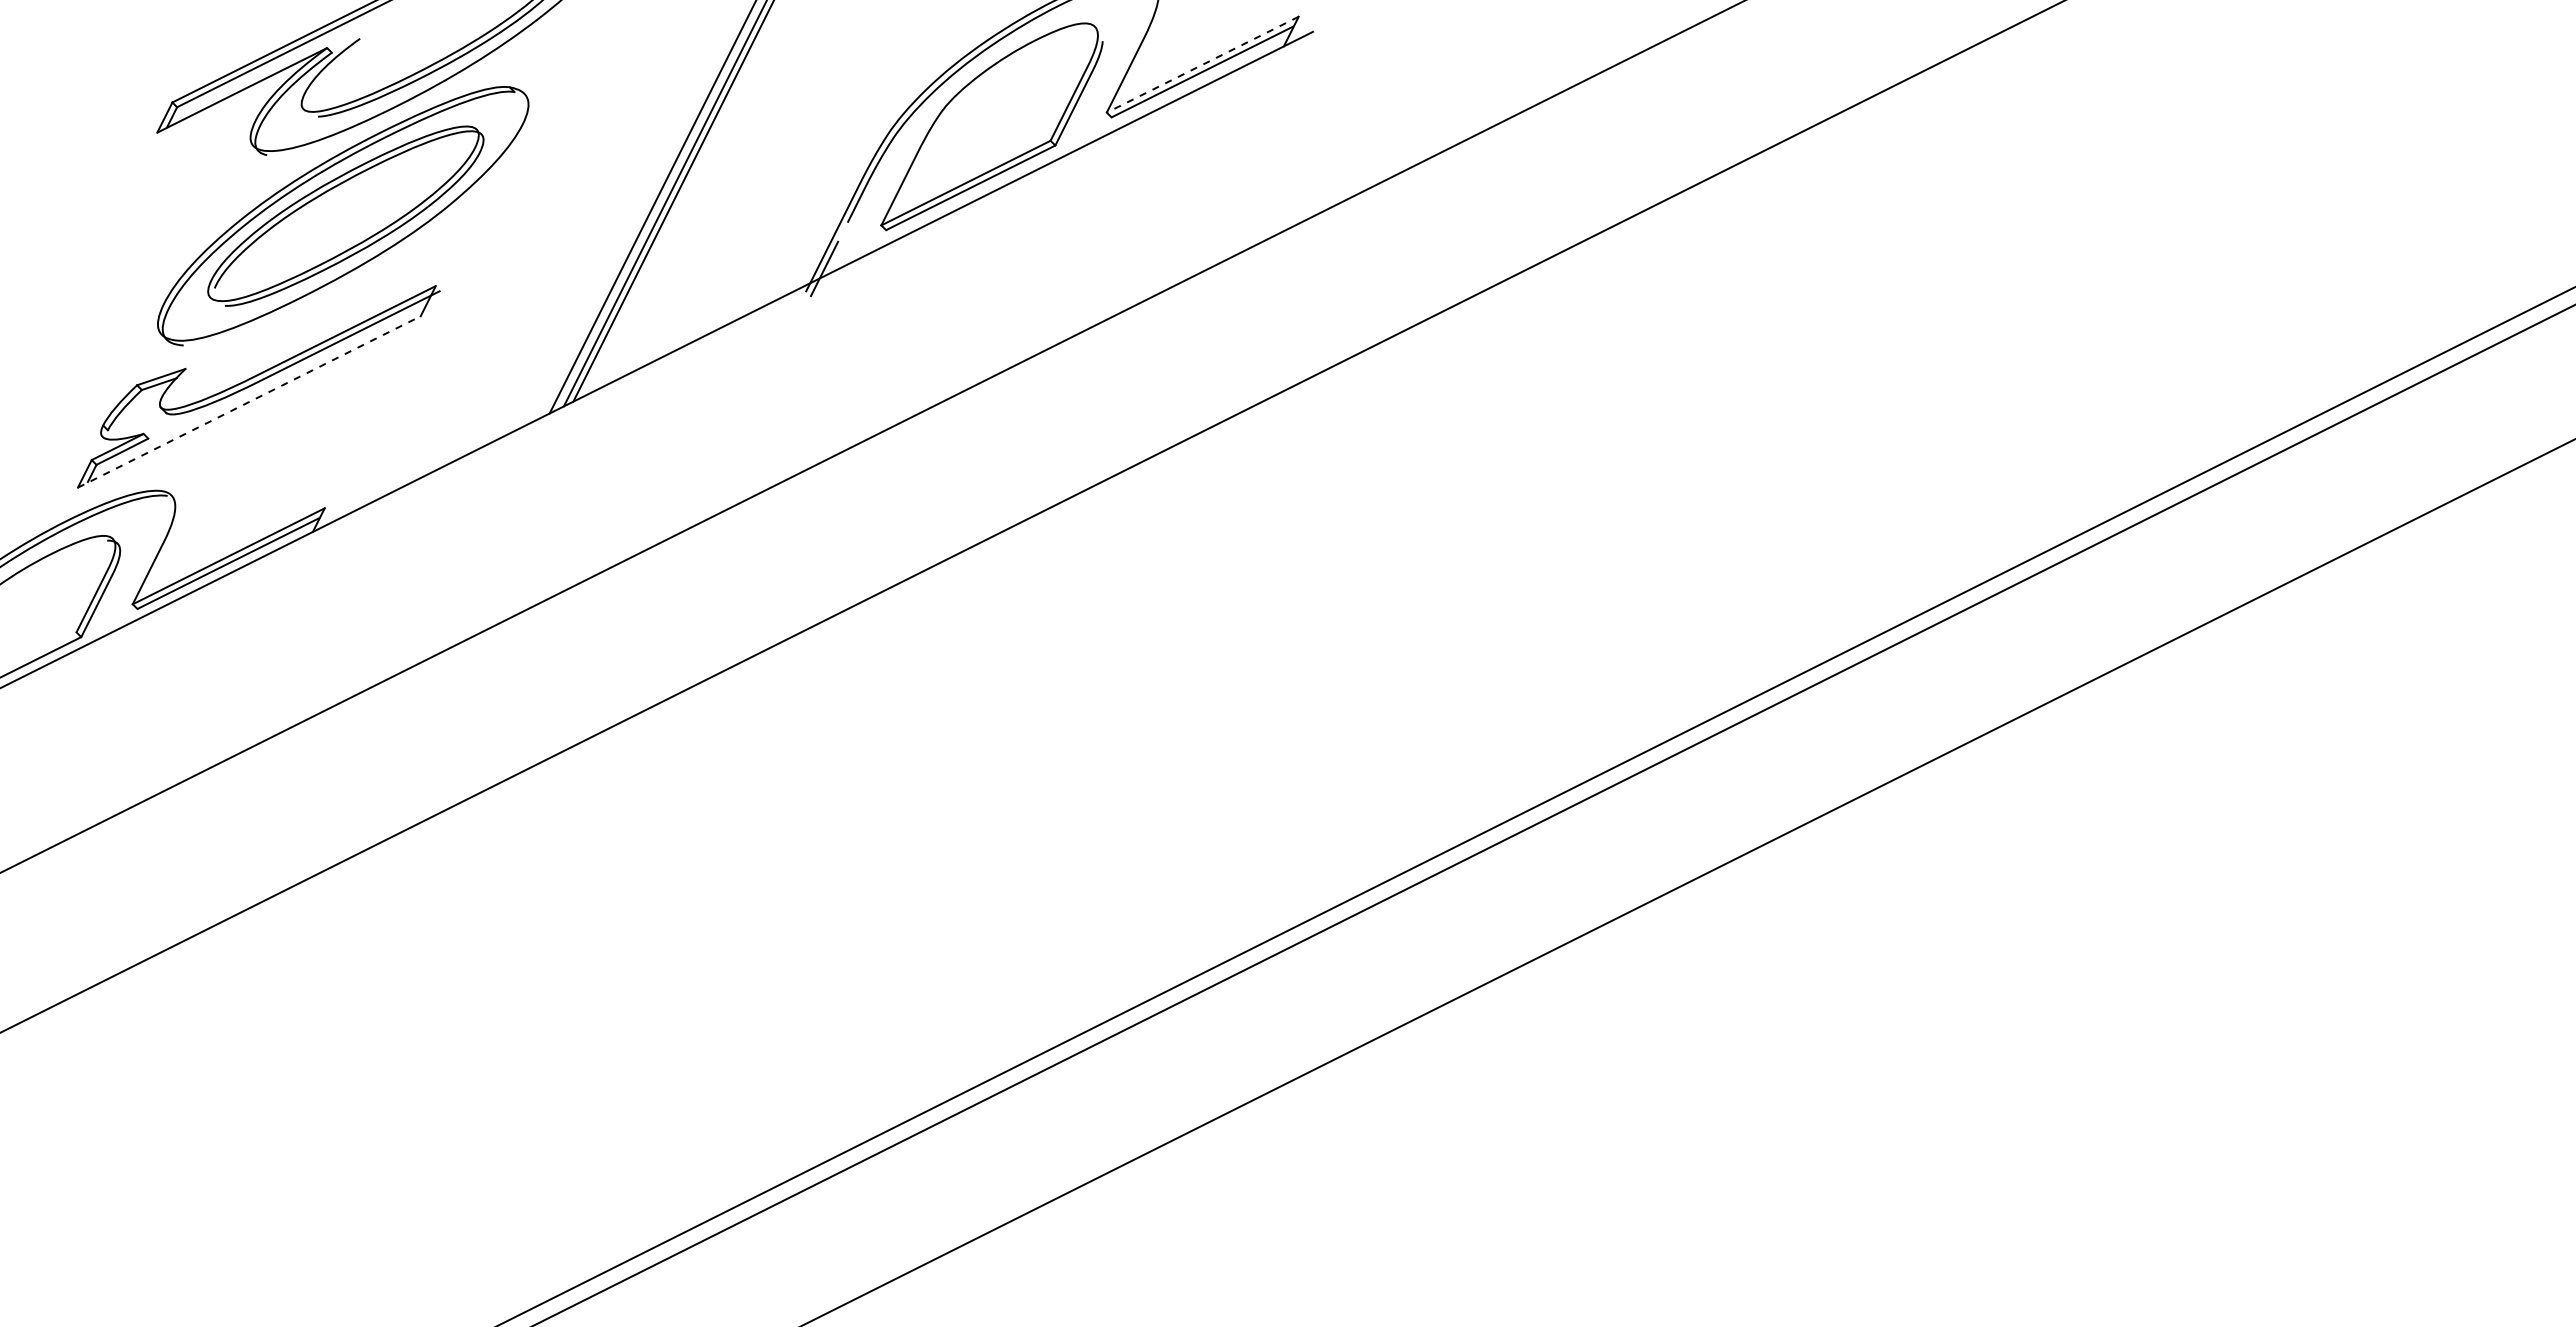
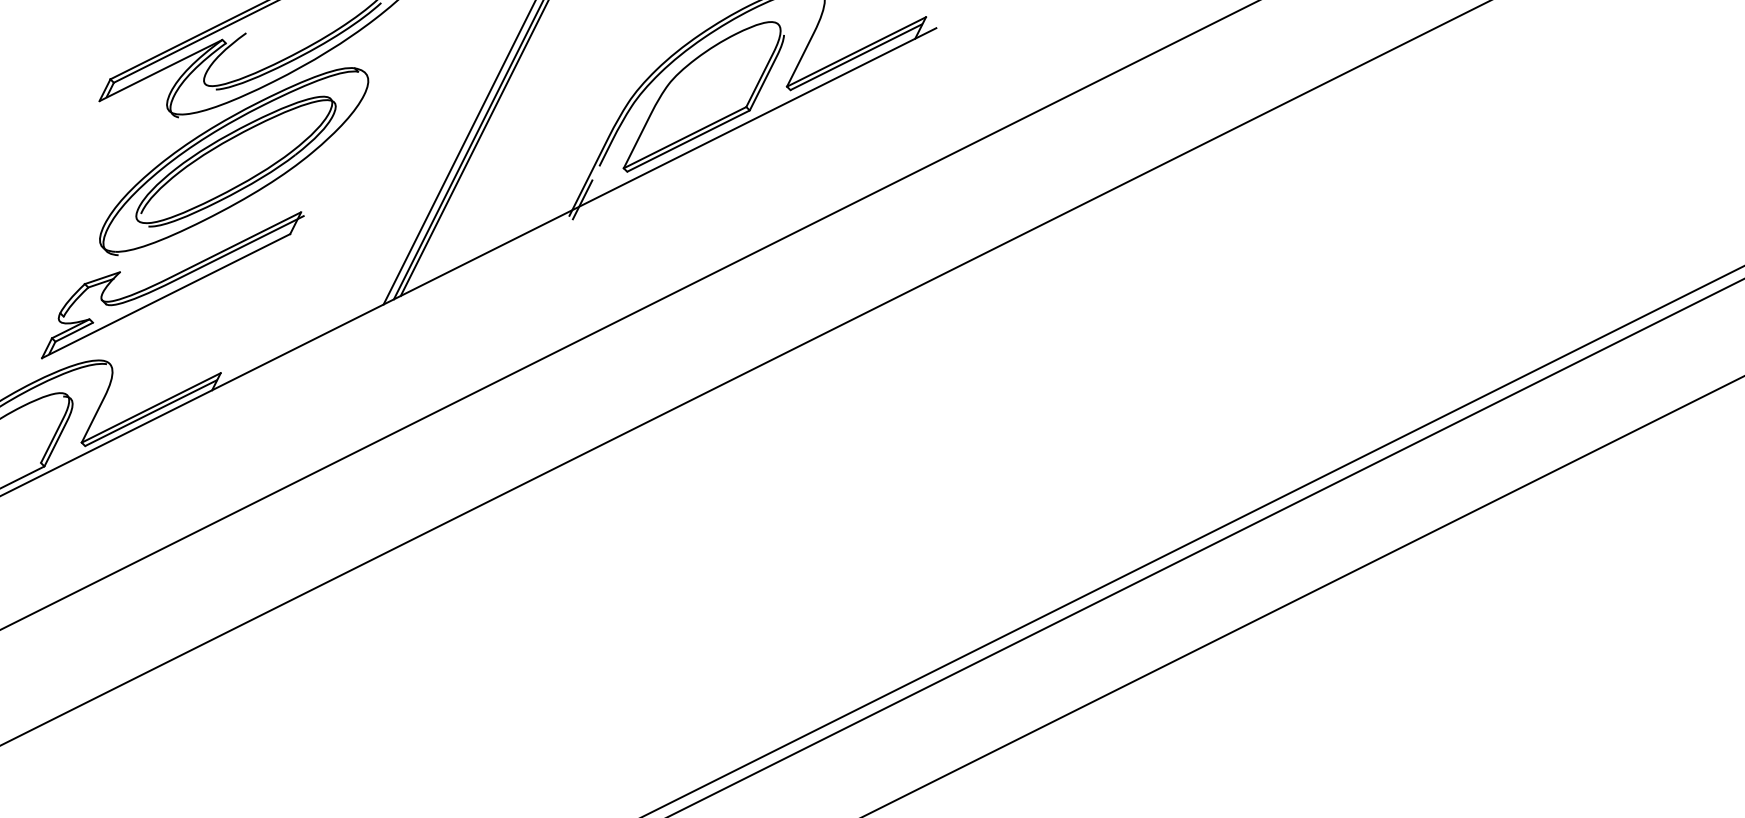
line: (1202, 64) -> (856, 51), dashed -> solid
line: (249, 401) -> (166, 295), dashed -> solid

